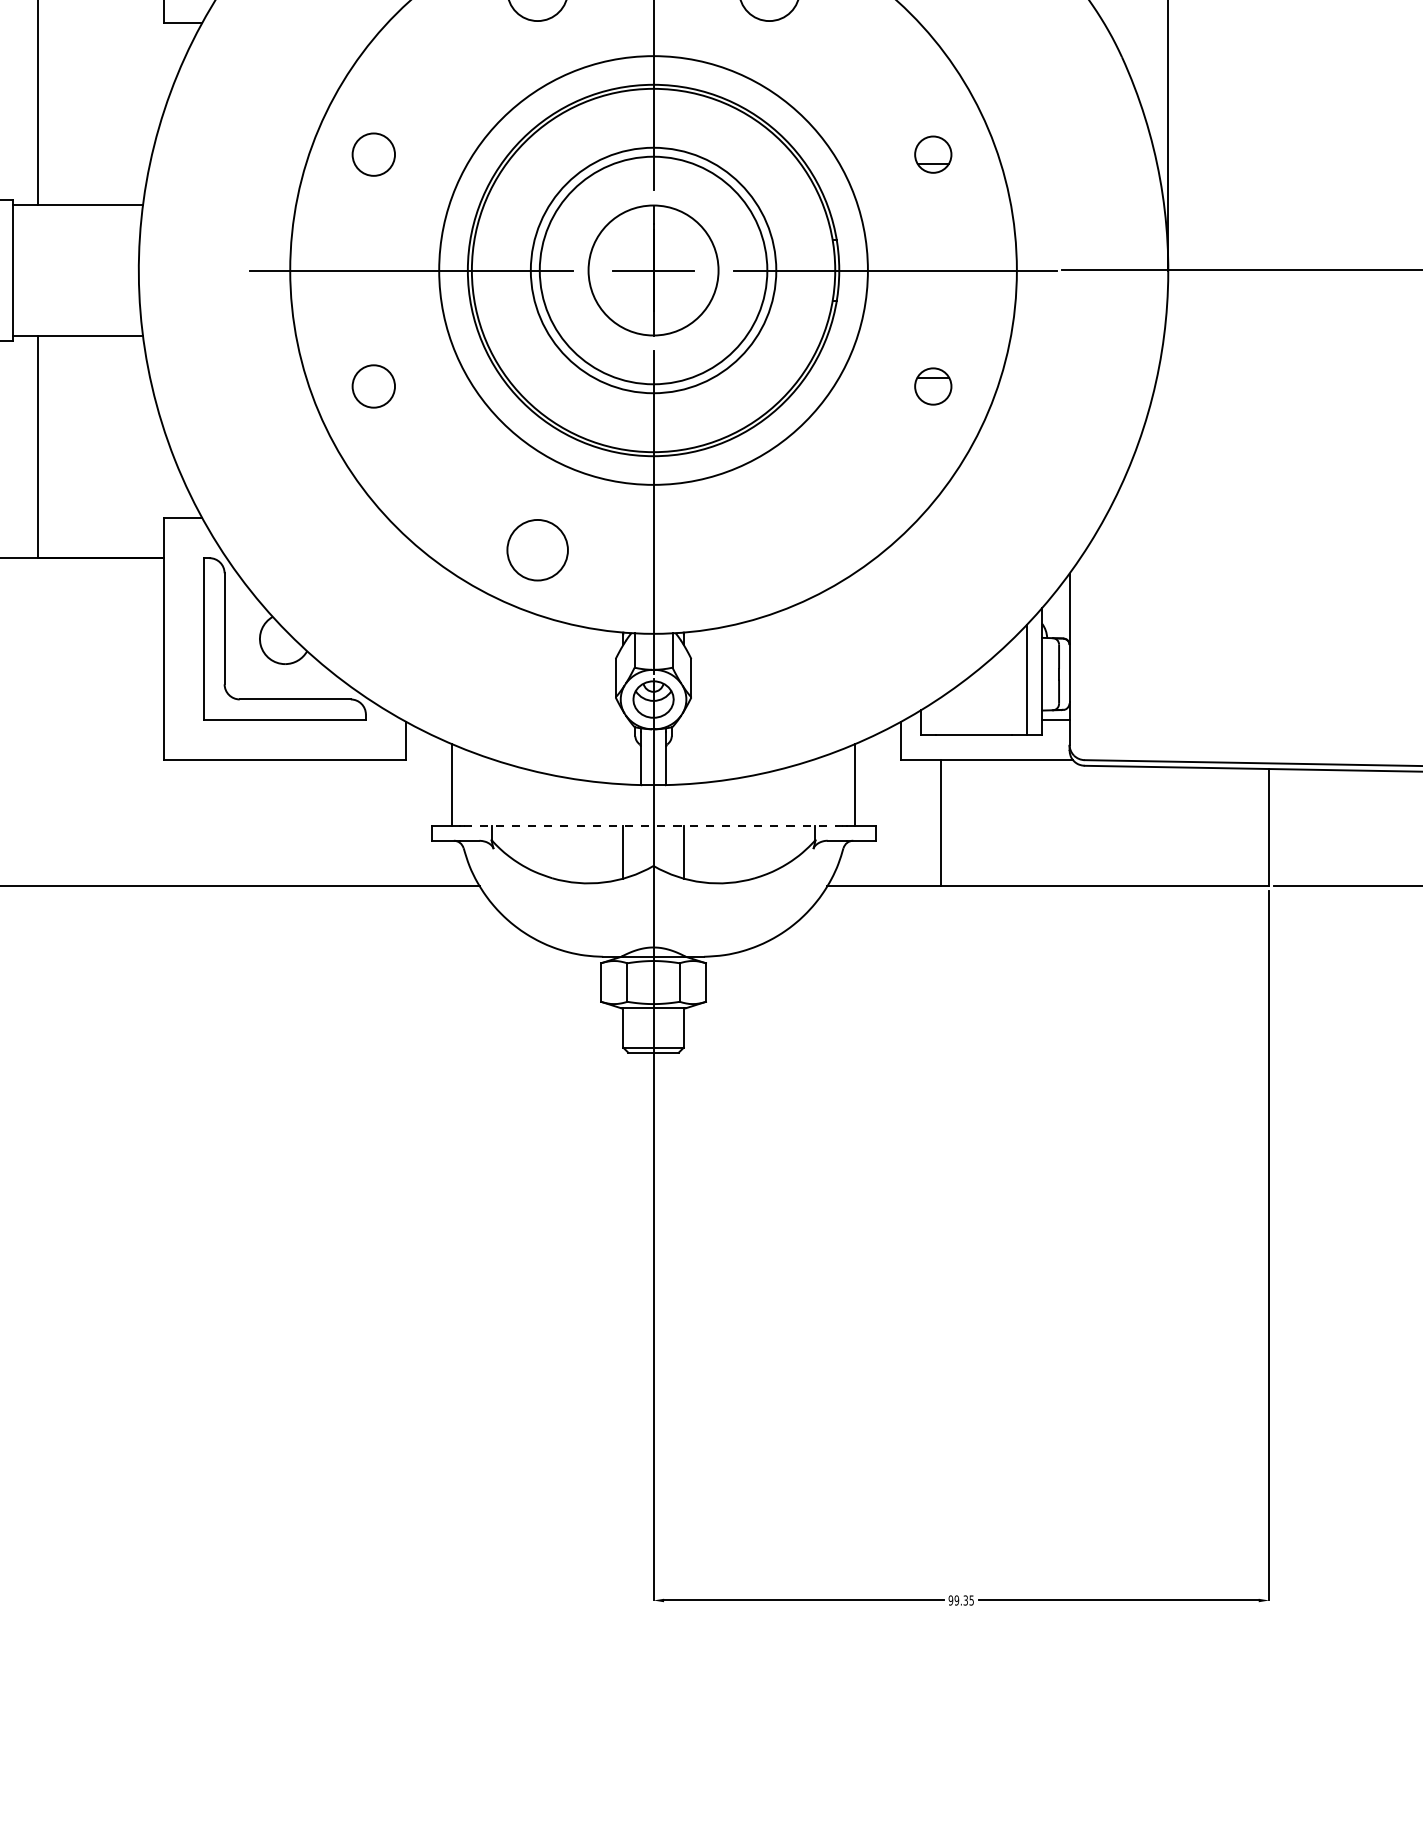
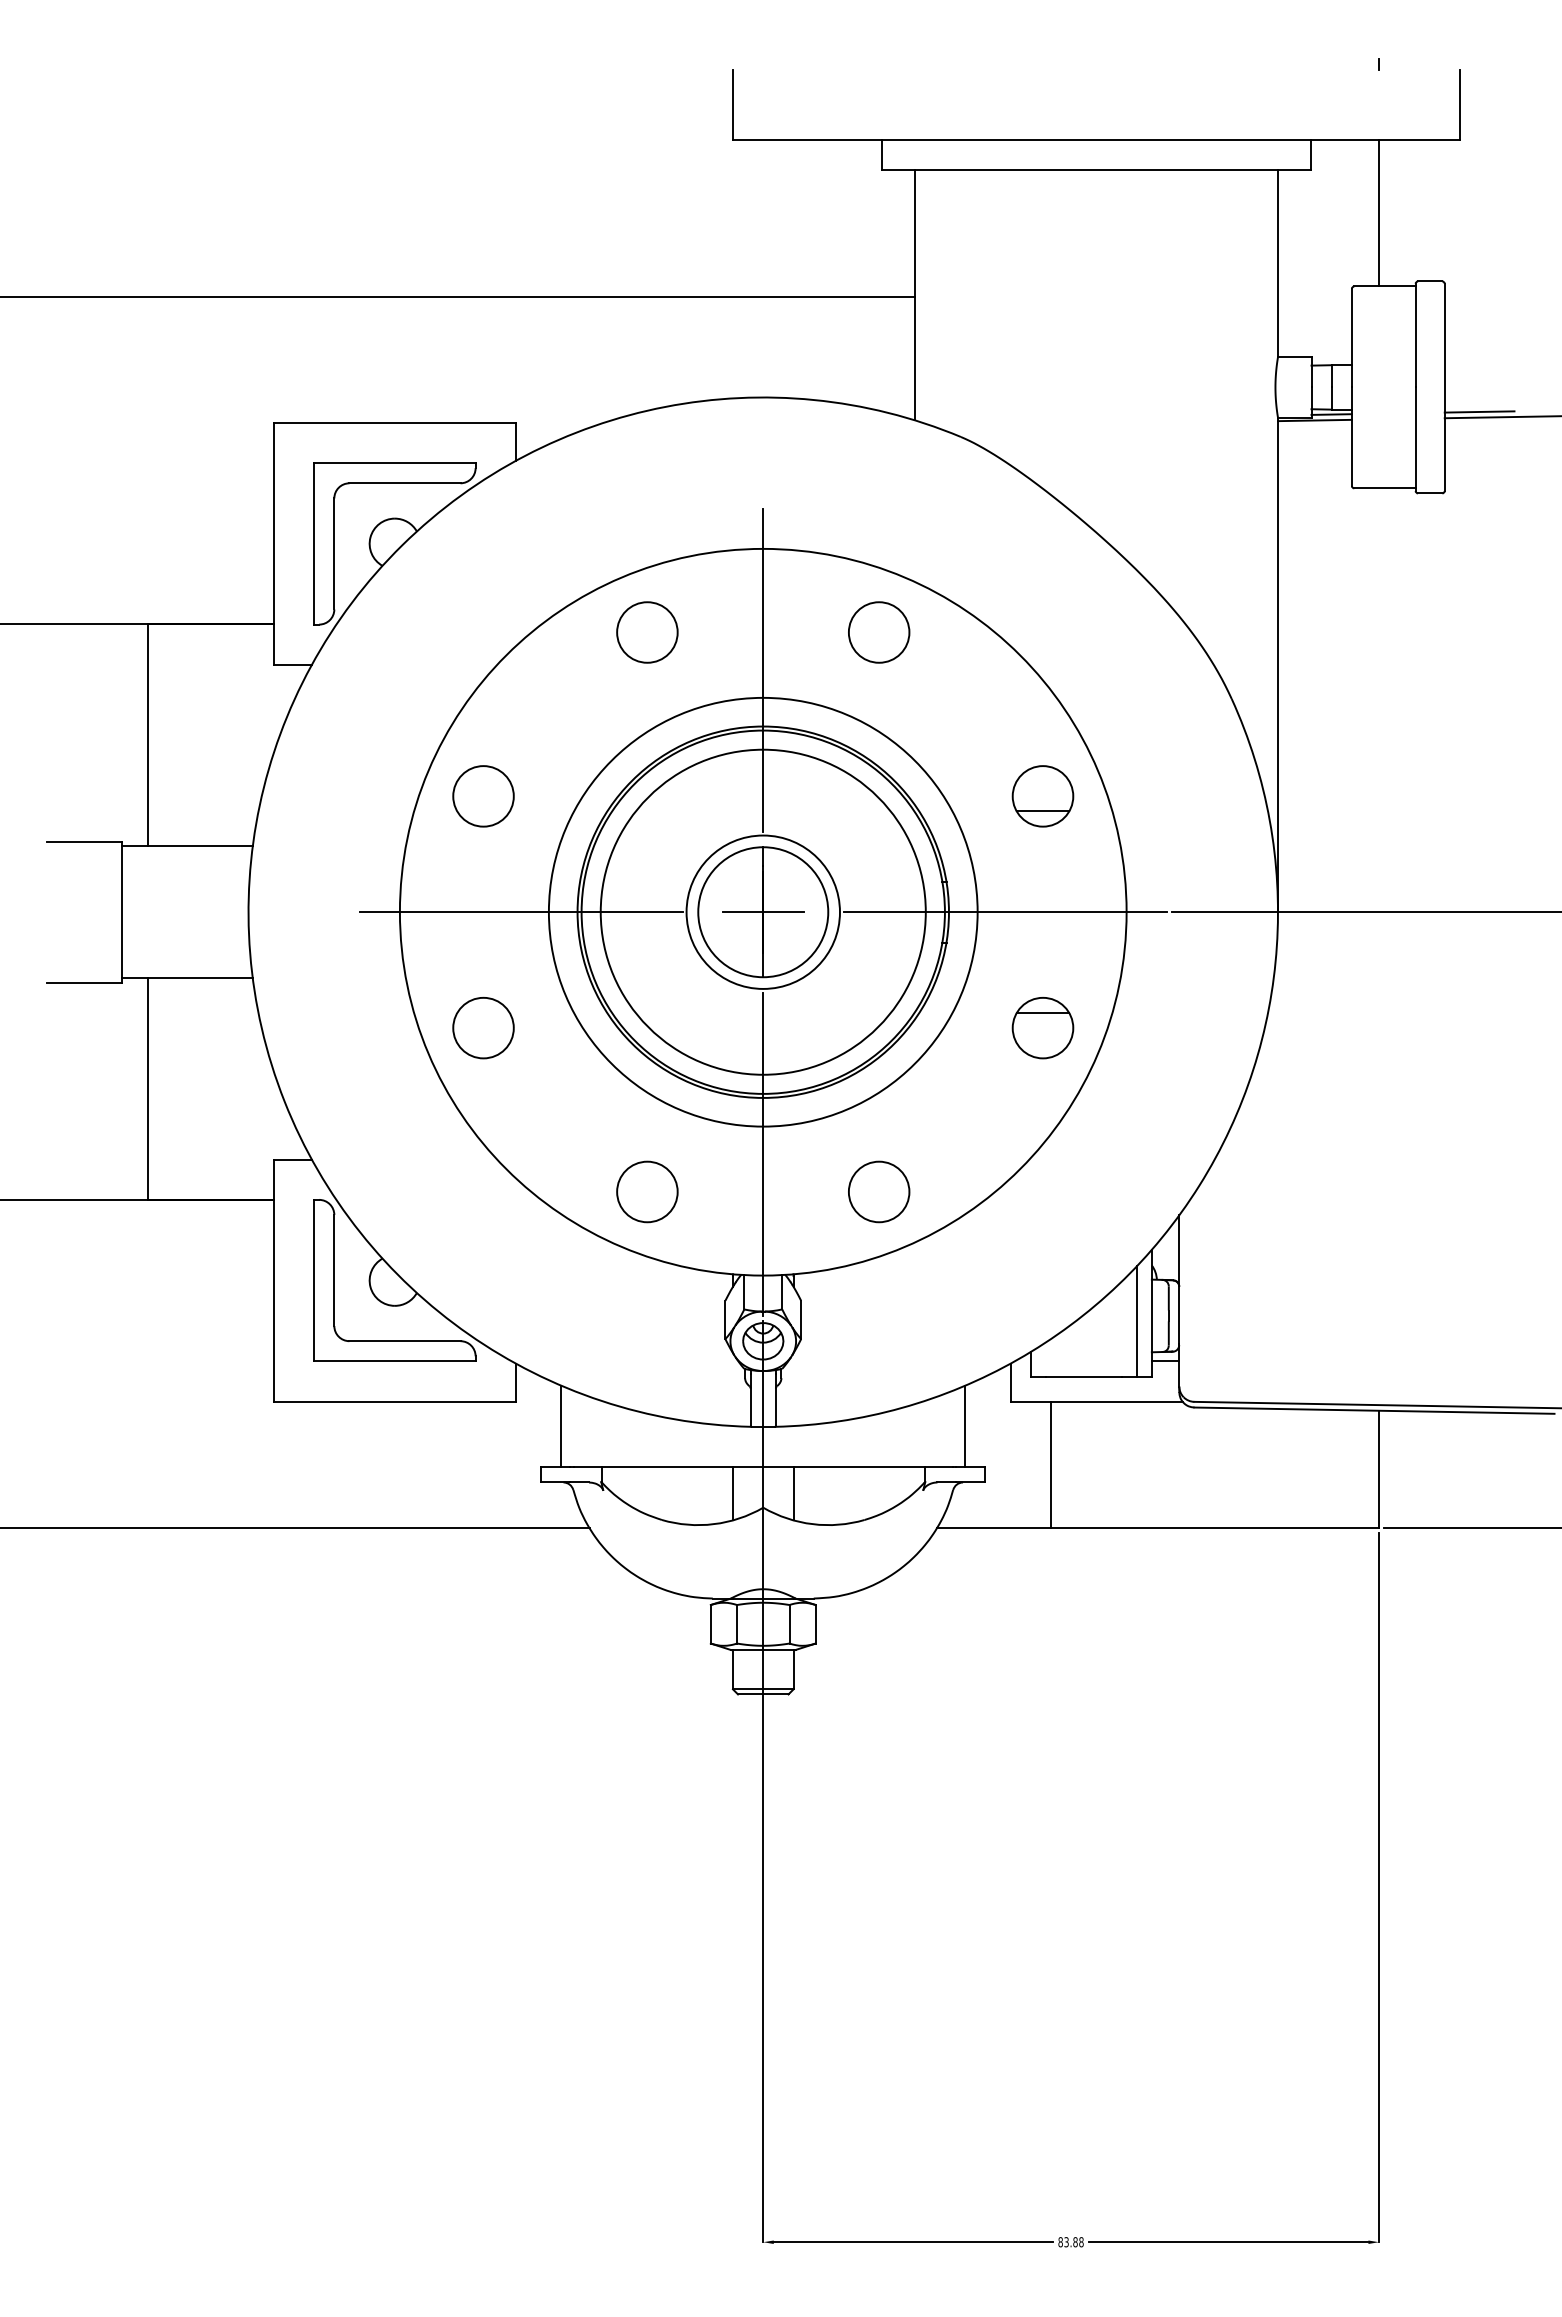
circle: (373, 154) -> (483, 796), size x1.43
part: (932, 154) -> (1042, 796), size x1.67
circle: (652, 269) -> (762, 911), size x0.62
circle: (652, 269) -> (762, 911), size x1.43
circle: (373, 386) -> (483, 1028), size x1.43
part: (932, 386) -> (1042, 1028), size x1.67
circle: (769, 549) -> (879, 1191), added
line: (652, 825) -> (762, 1467), dashed -> solid
text: (960, 1600) -> (1070, 2242), 99.35 -> 83.88

